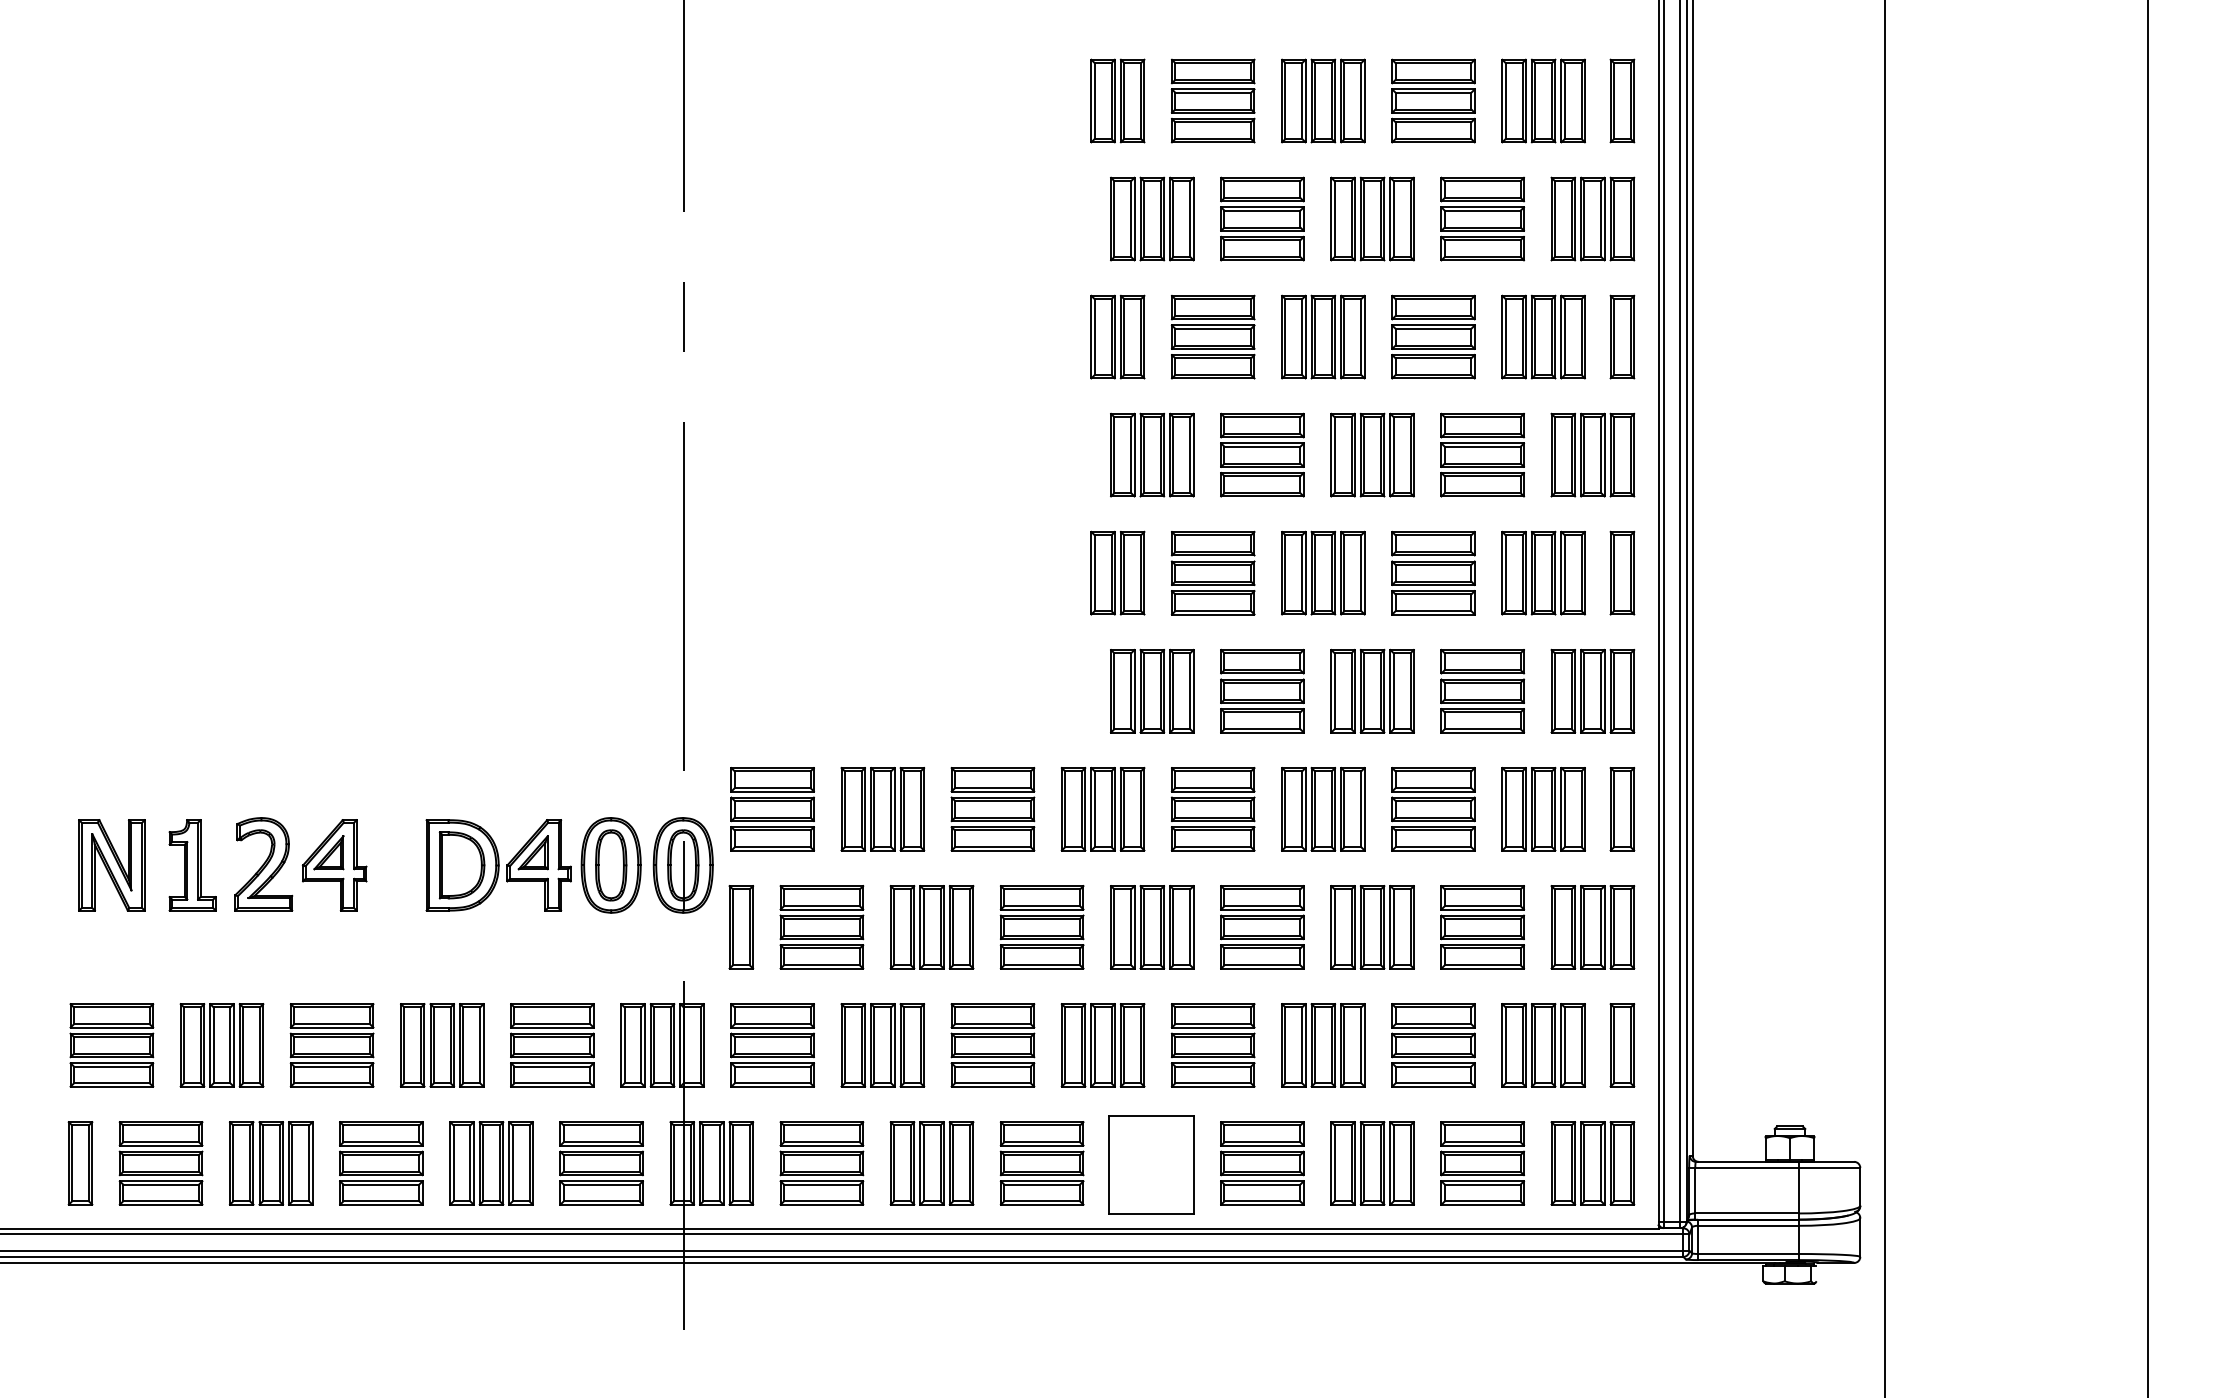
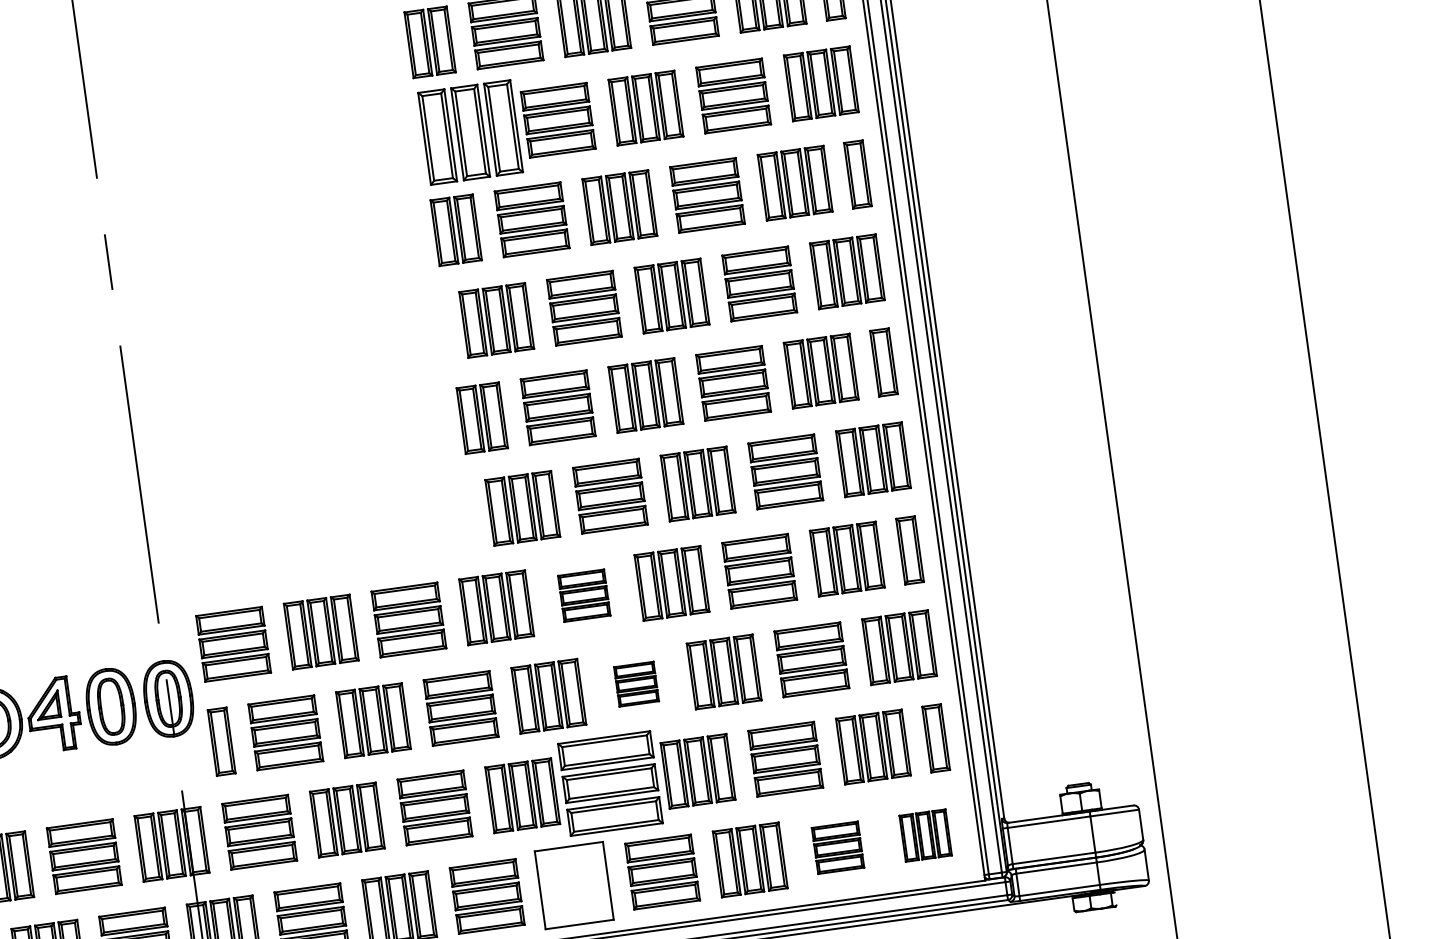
part: (1152, 218) -> (470, 132), size x1.4
part: (1212, 809) -> (583, 595), size x0.7
part: (1262, 927) -> (636, 684), size x0.6
part: (1212, 1045) -> (609, 783), size x1.4
part: (1482, 1163) -> (837, 847), size x0.7
part: (1592, 1163) -> (925, 835), size x0.7

